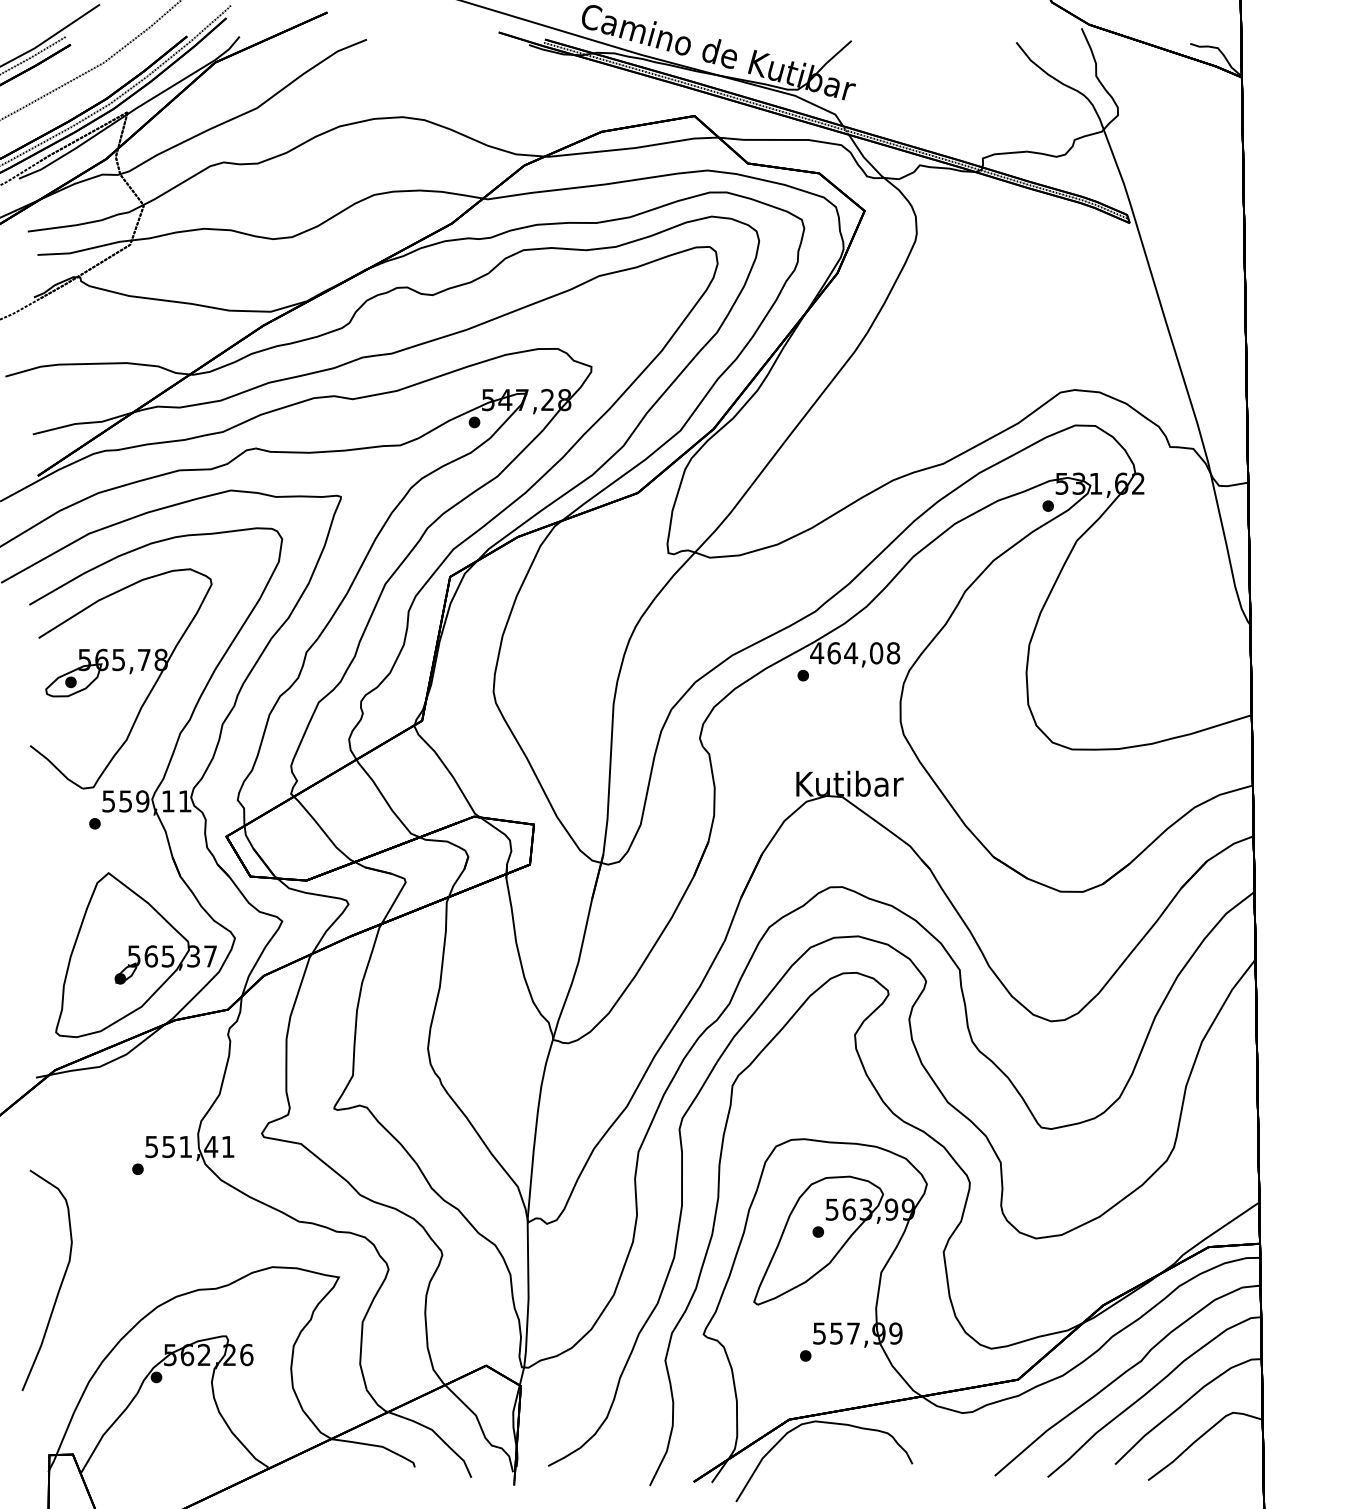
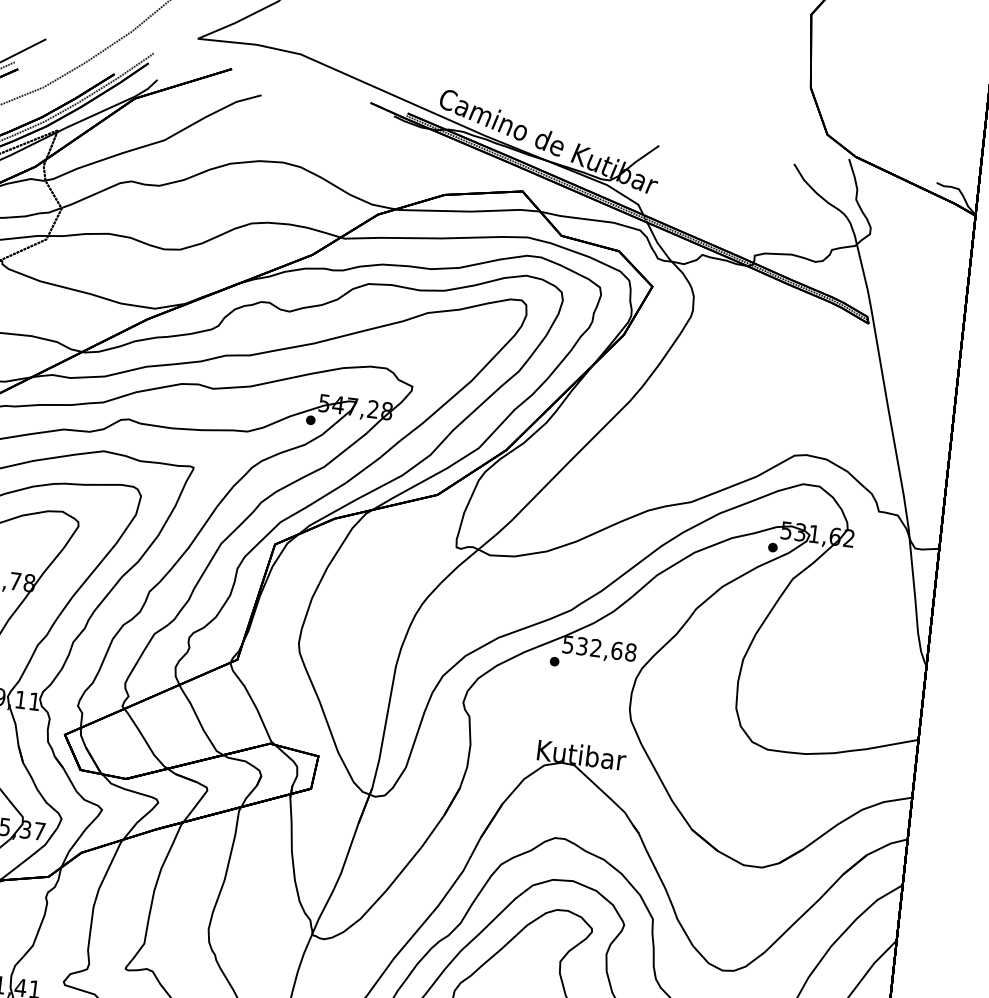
text: (846, 653) -> (592, 647), 464,08 -> 532,68

